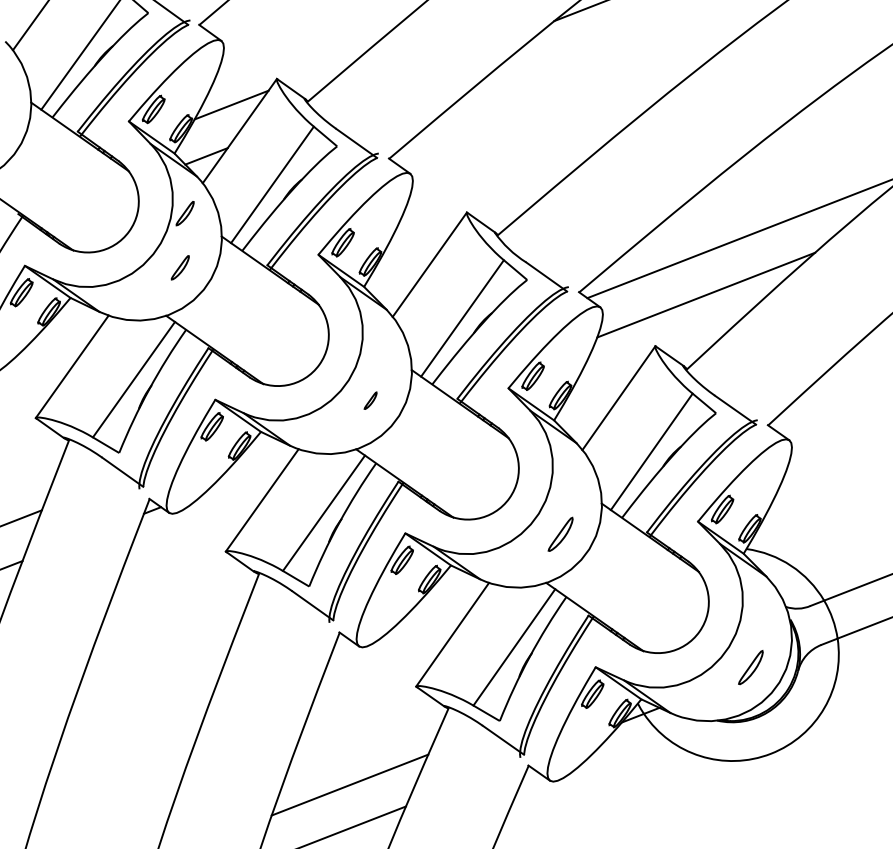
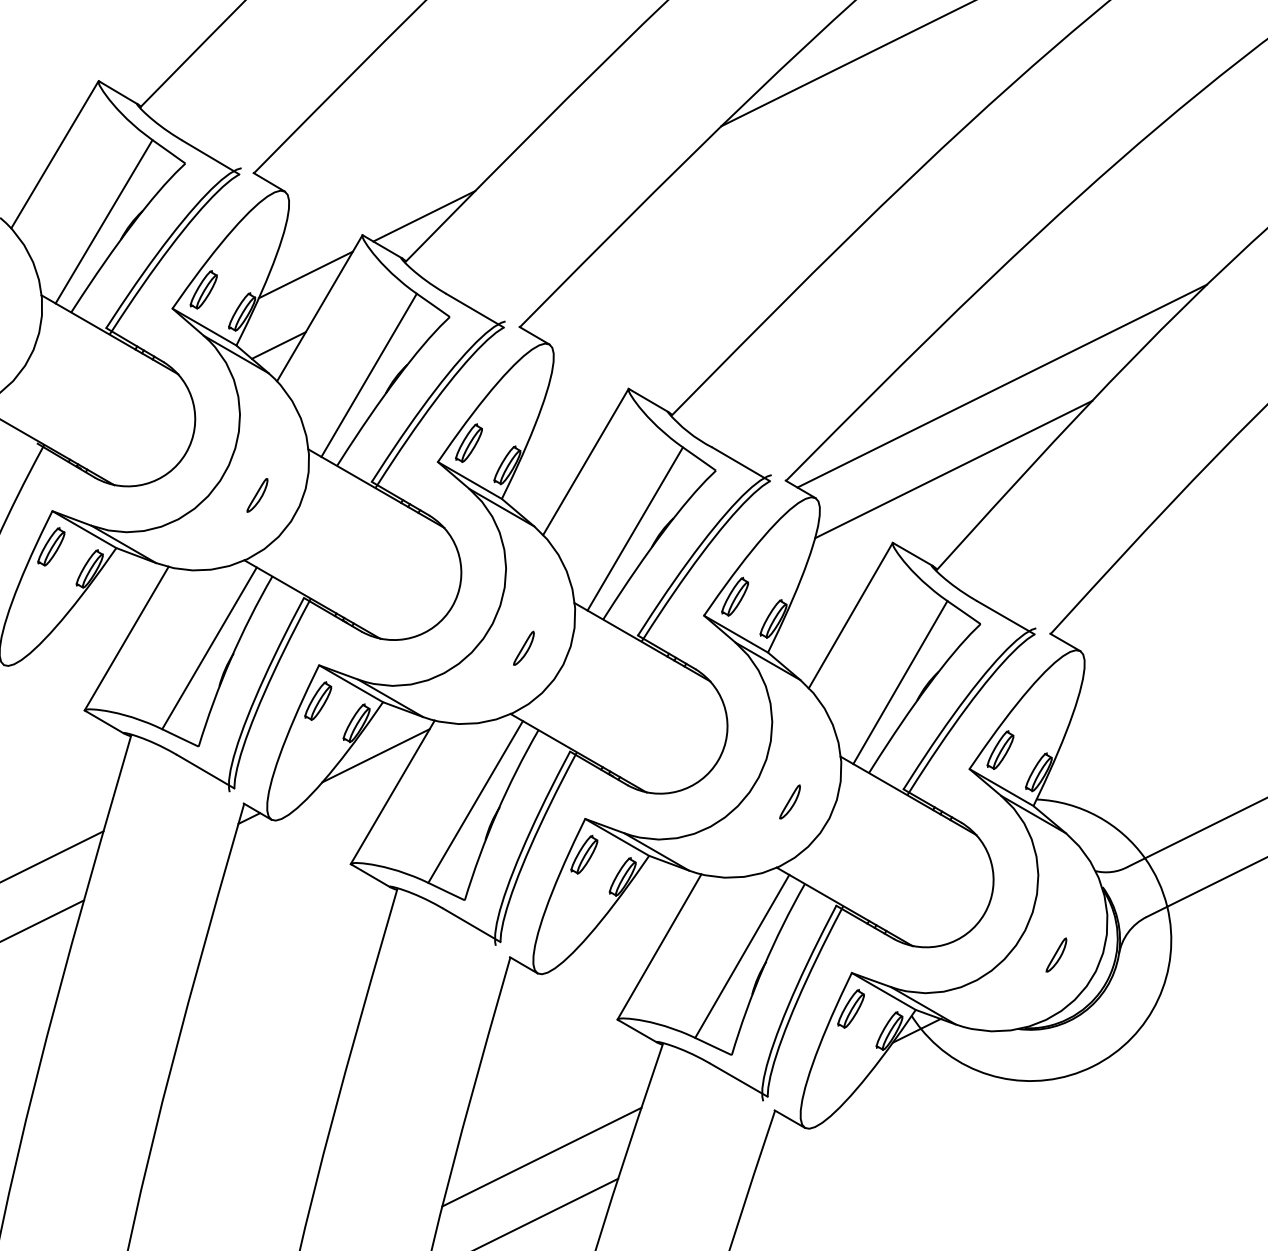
line: (324, 69) -> (424, 216), added
part: (185, 213) -> (257, 423), removed
part: (370, 400) -> (523, 647), size x1.43
line: (251, 471) -> (375, 755), added
part: (560, 533) -> (789, 801), size x0.71
part: (751, 667) -> (1056, 954), size x0.71

